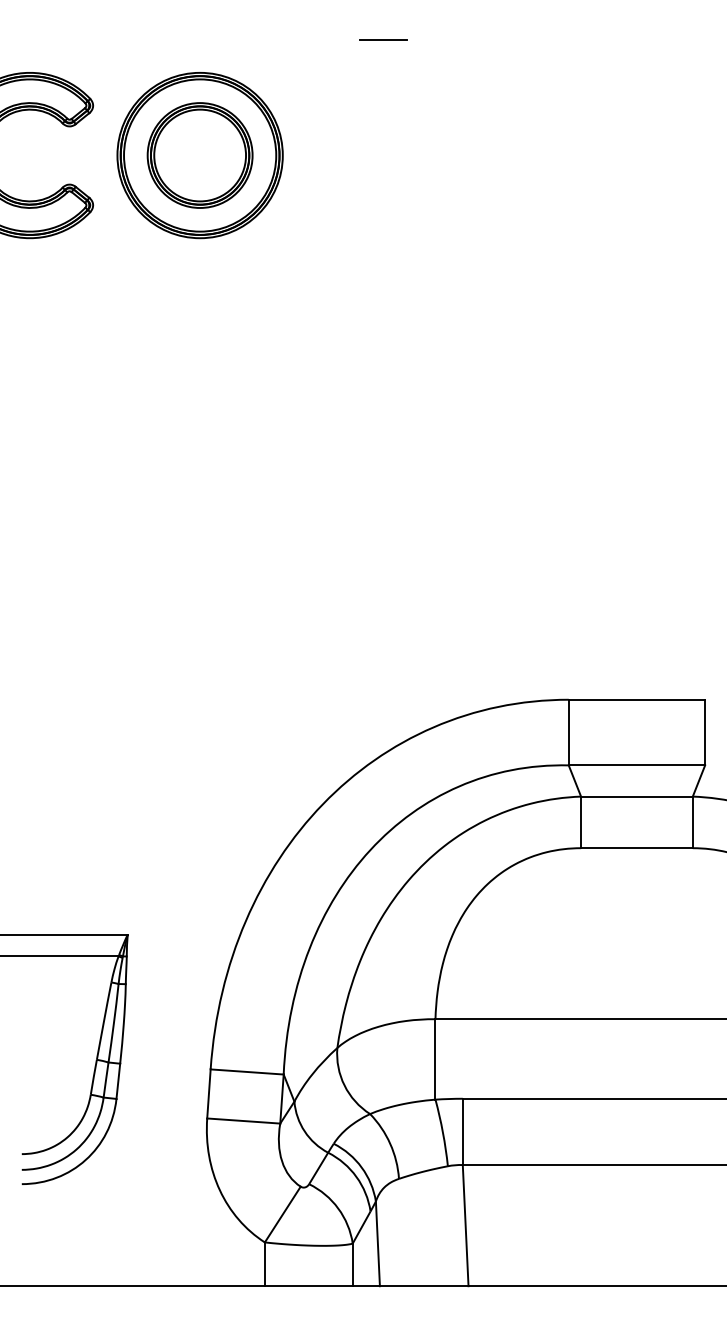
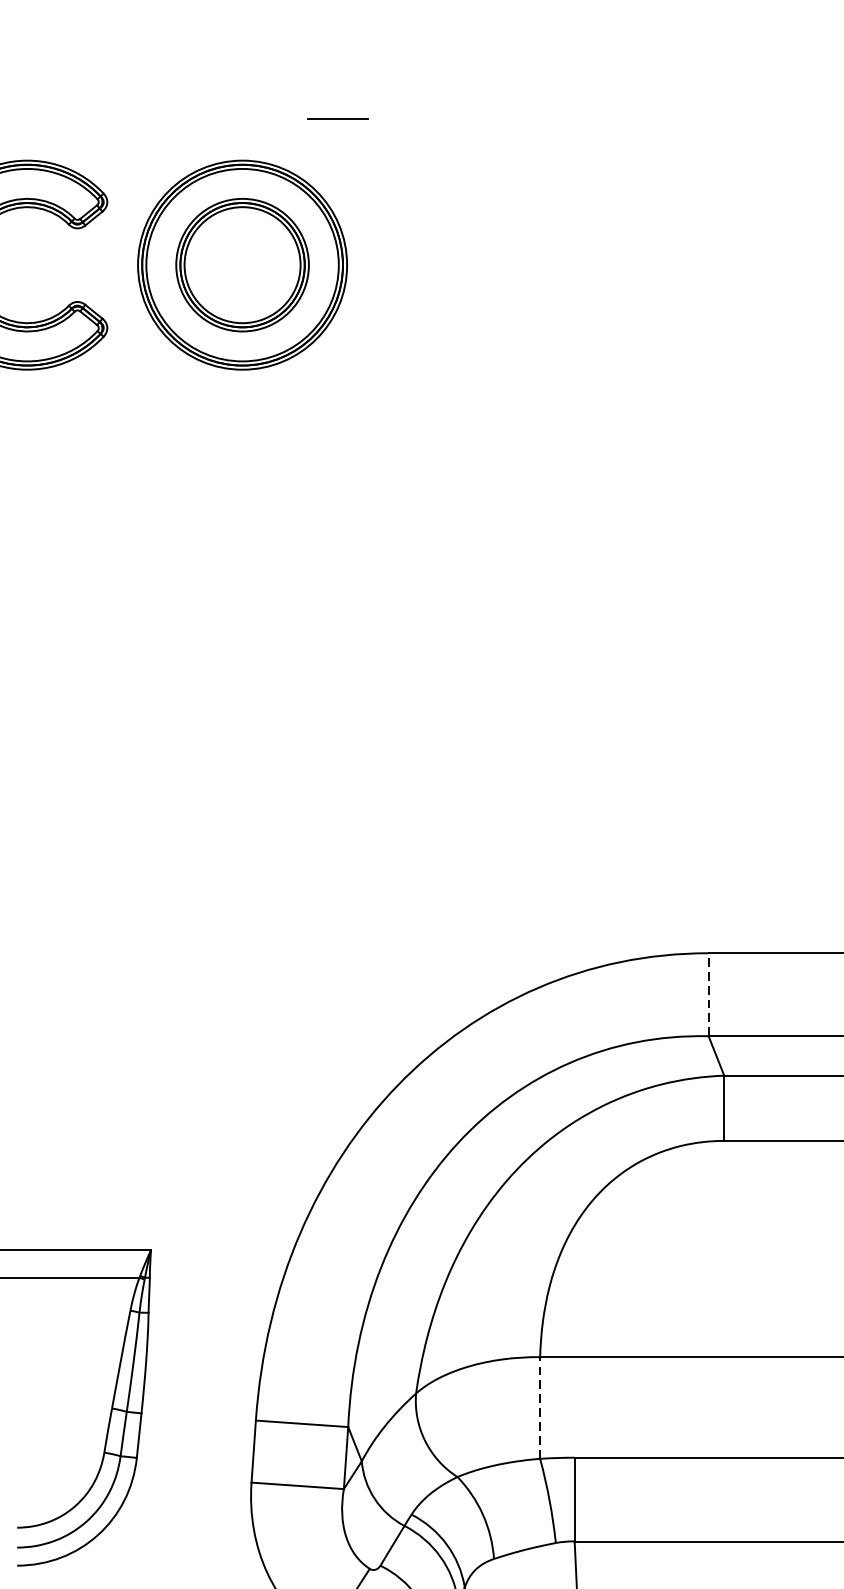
line: (383, 39) -> (337, 118), moved
line: (568, 732) -> (708, 994), solid -> dashed
line: (435, 1058) -> (540, 1406), solid -> dashed

